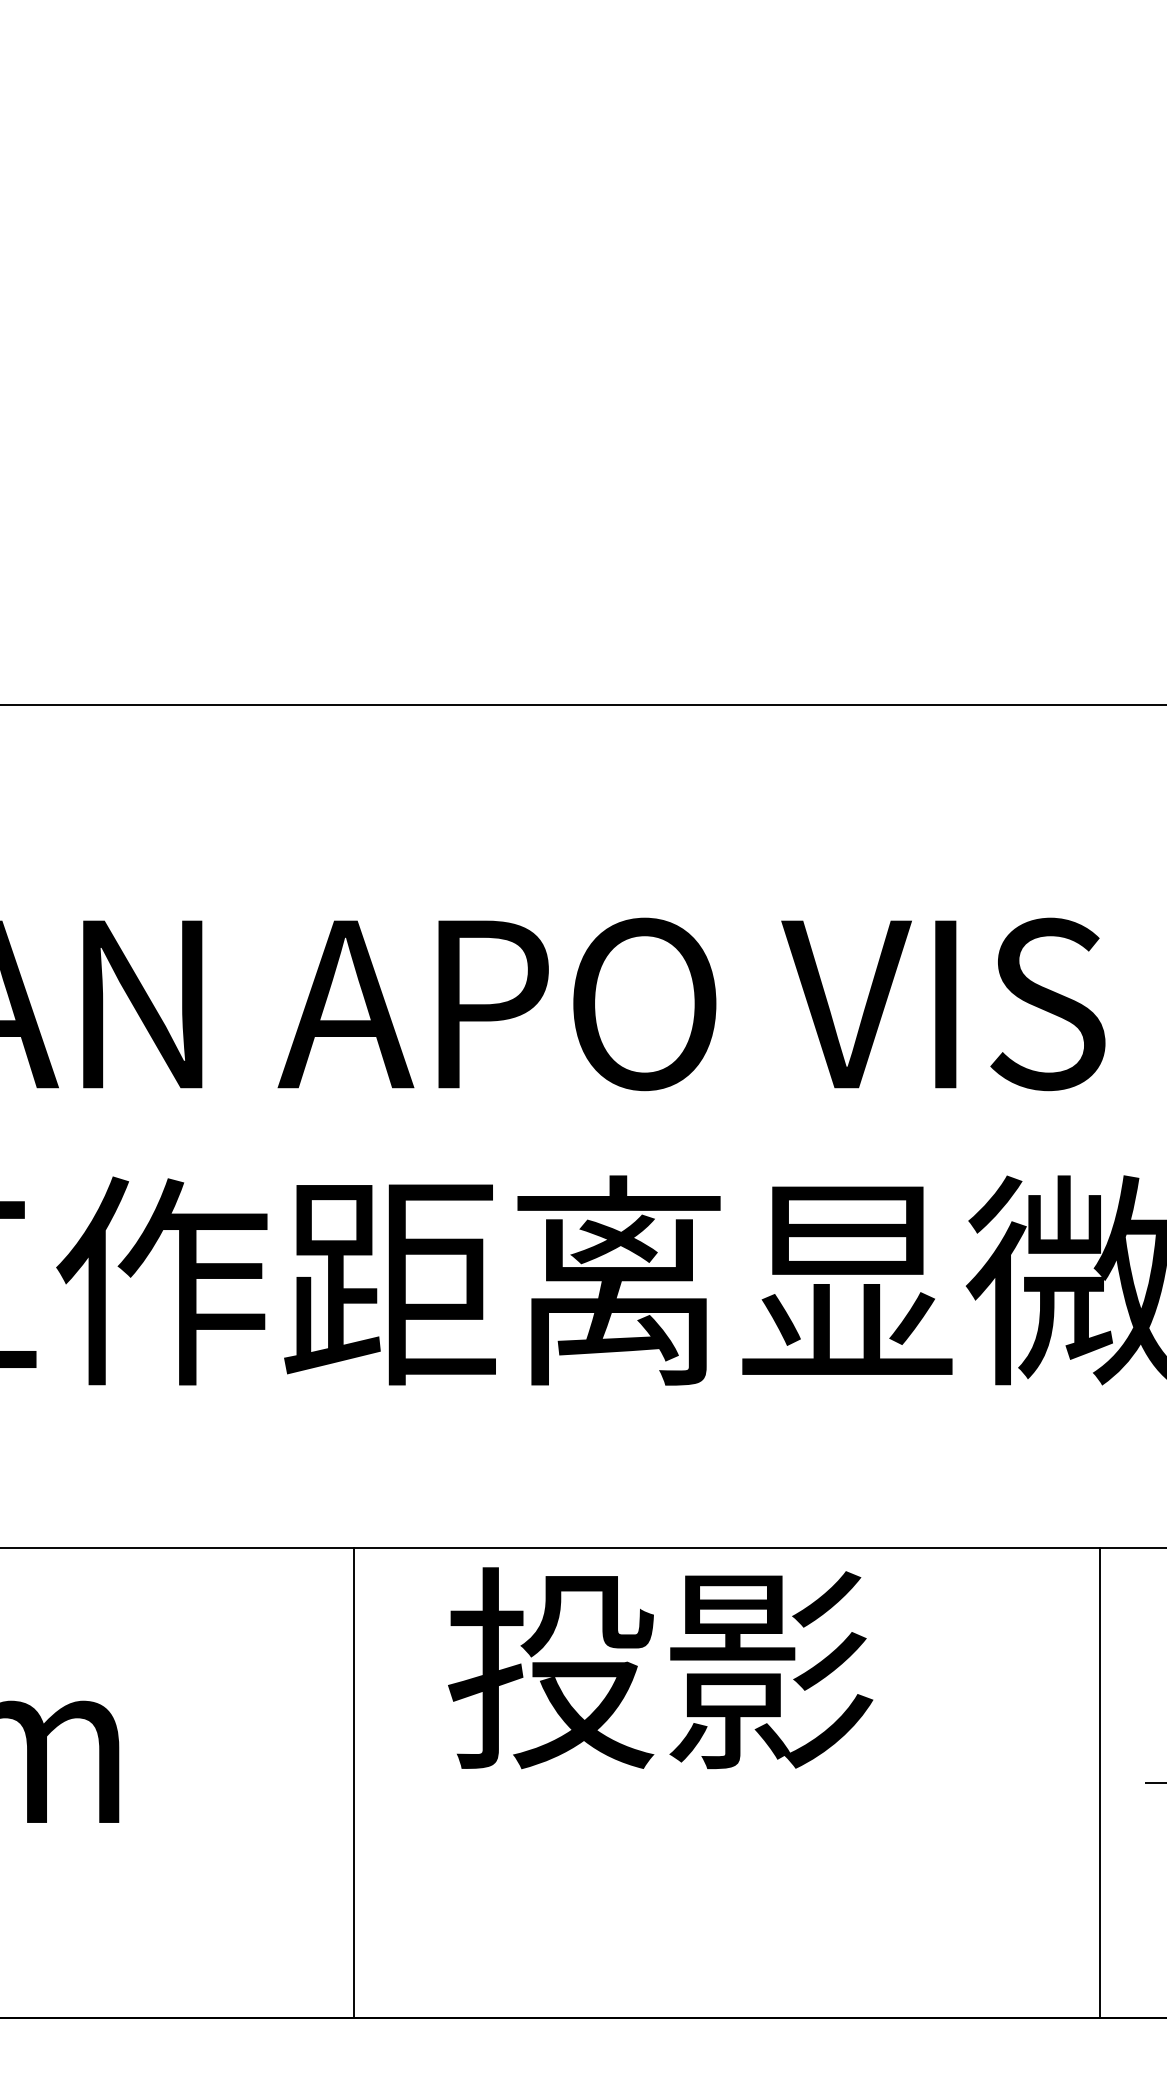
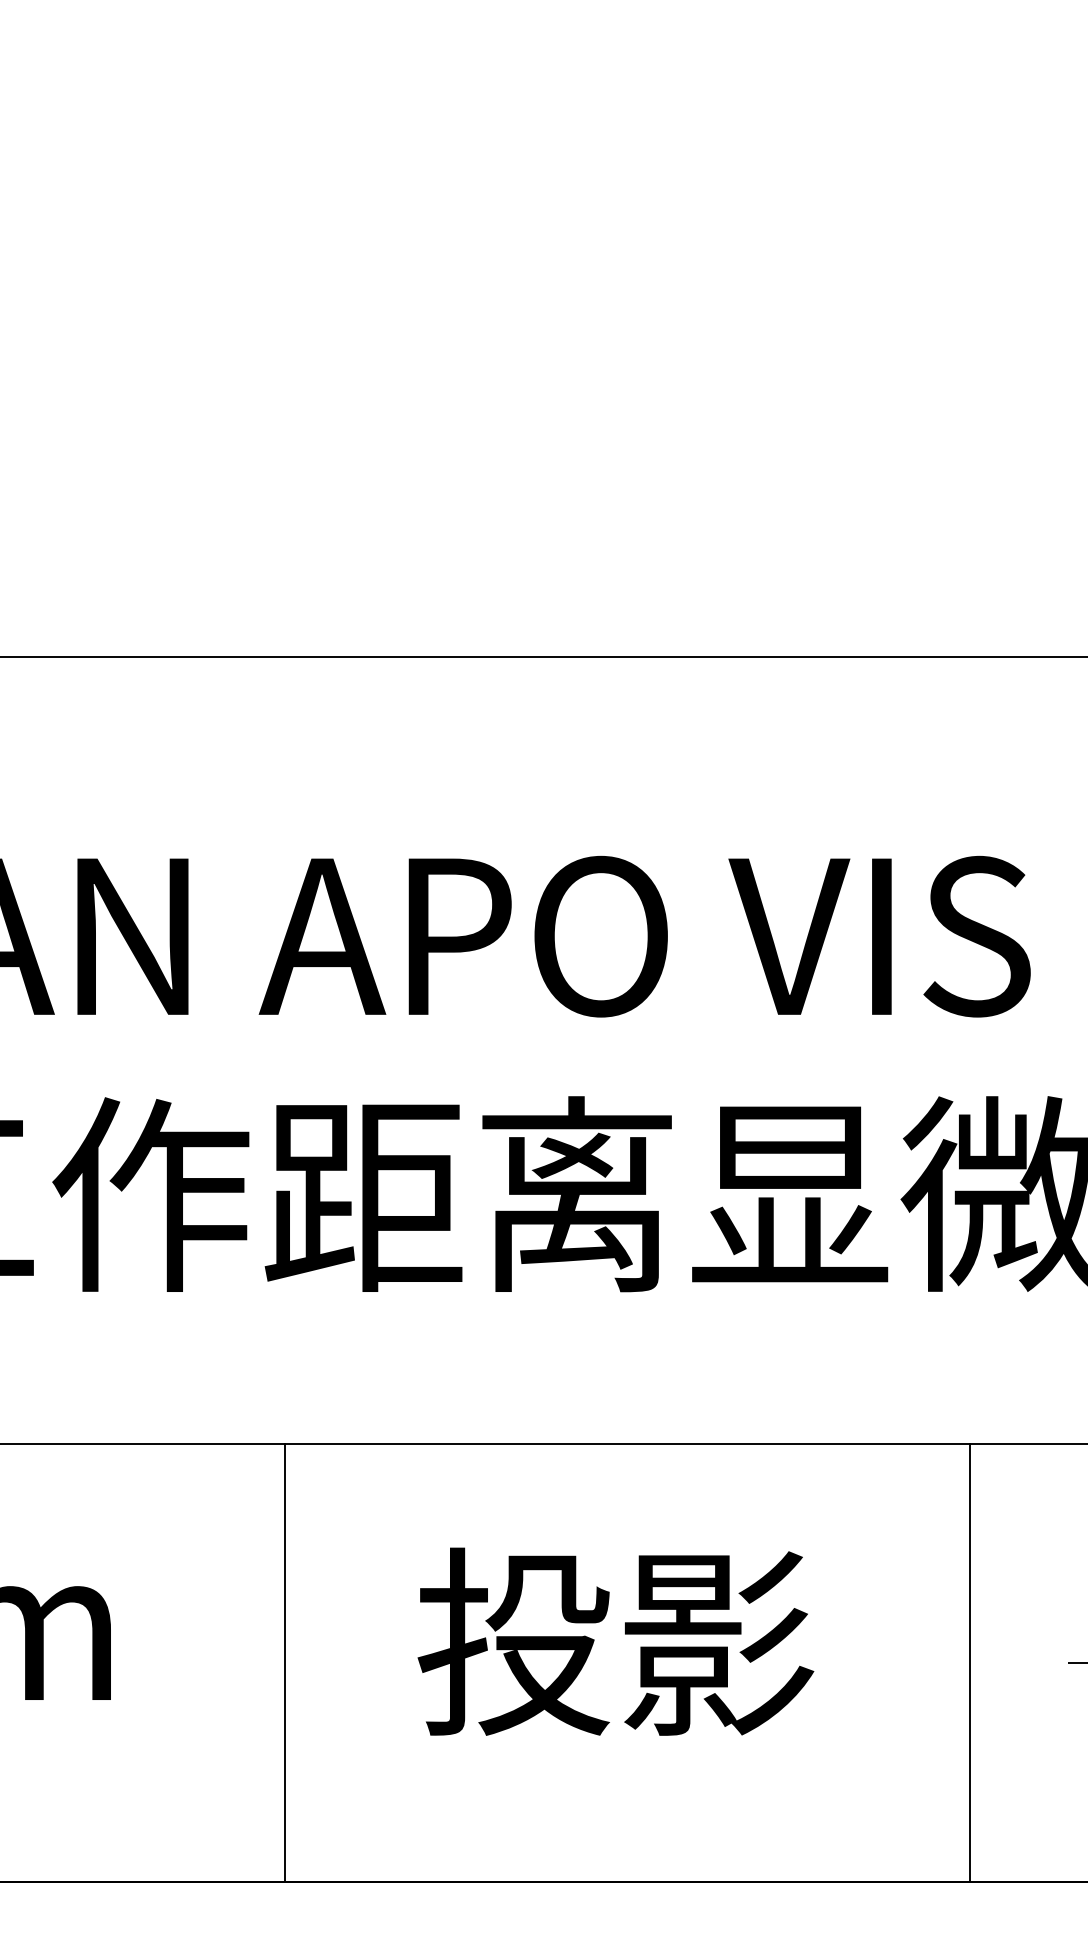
text: (660, 1667) -> (615, 1641), moved
line: (354, 1782) -> (285, 1662), moved
line: (1099, 1782) -> (969, 1662), moved

